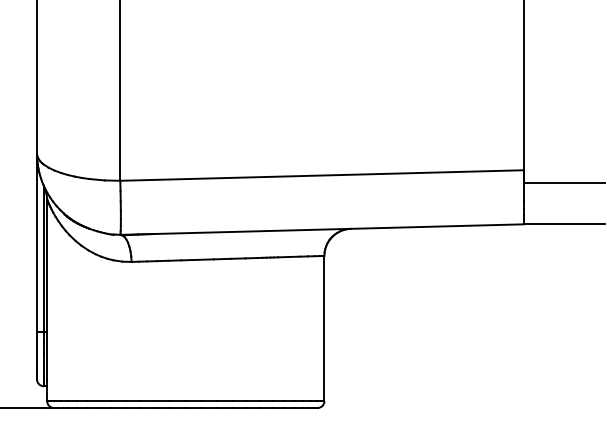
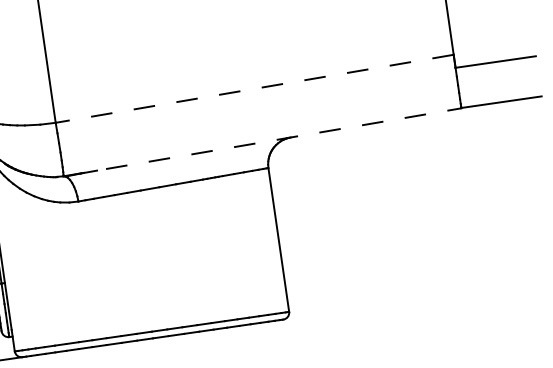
line: (322, 175) -> (255, 88), solid -> dashed
line: (322, 229) -> (262, 142), solid -> dashed

